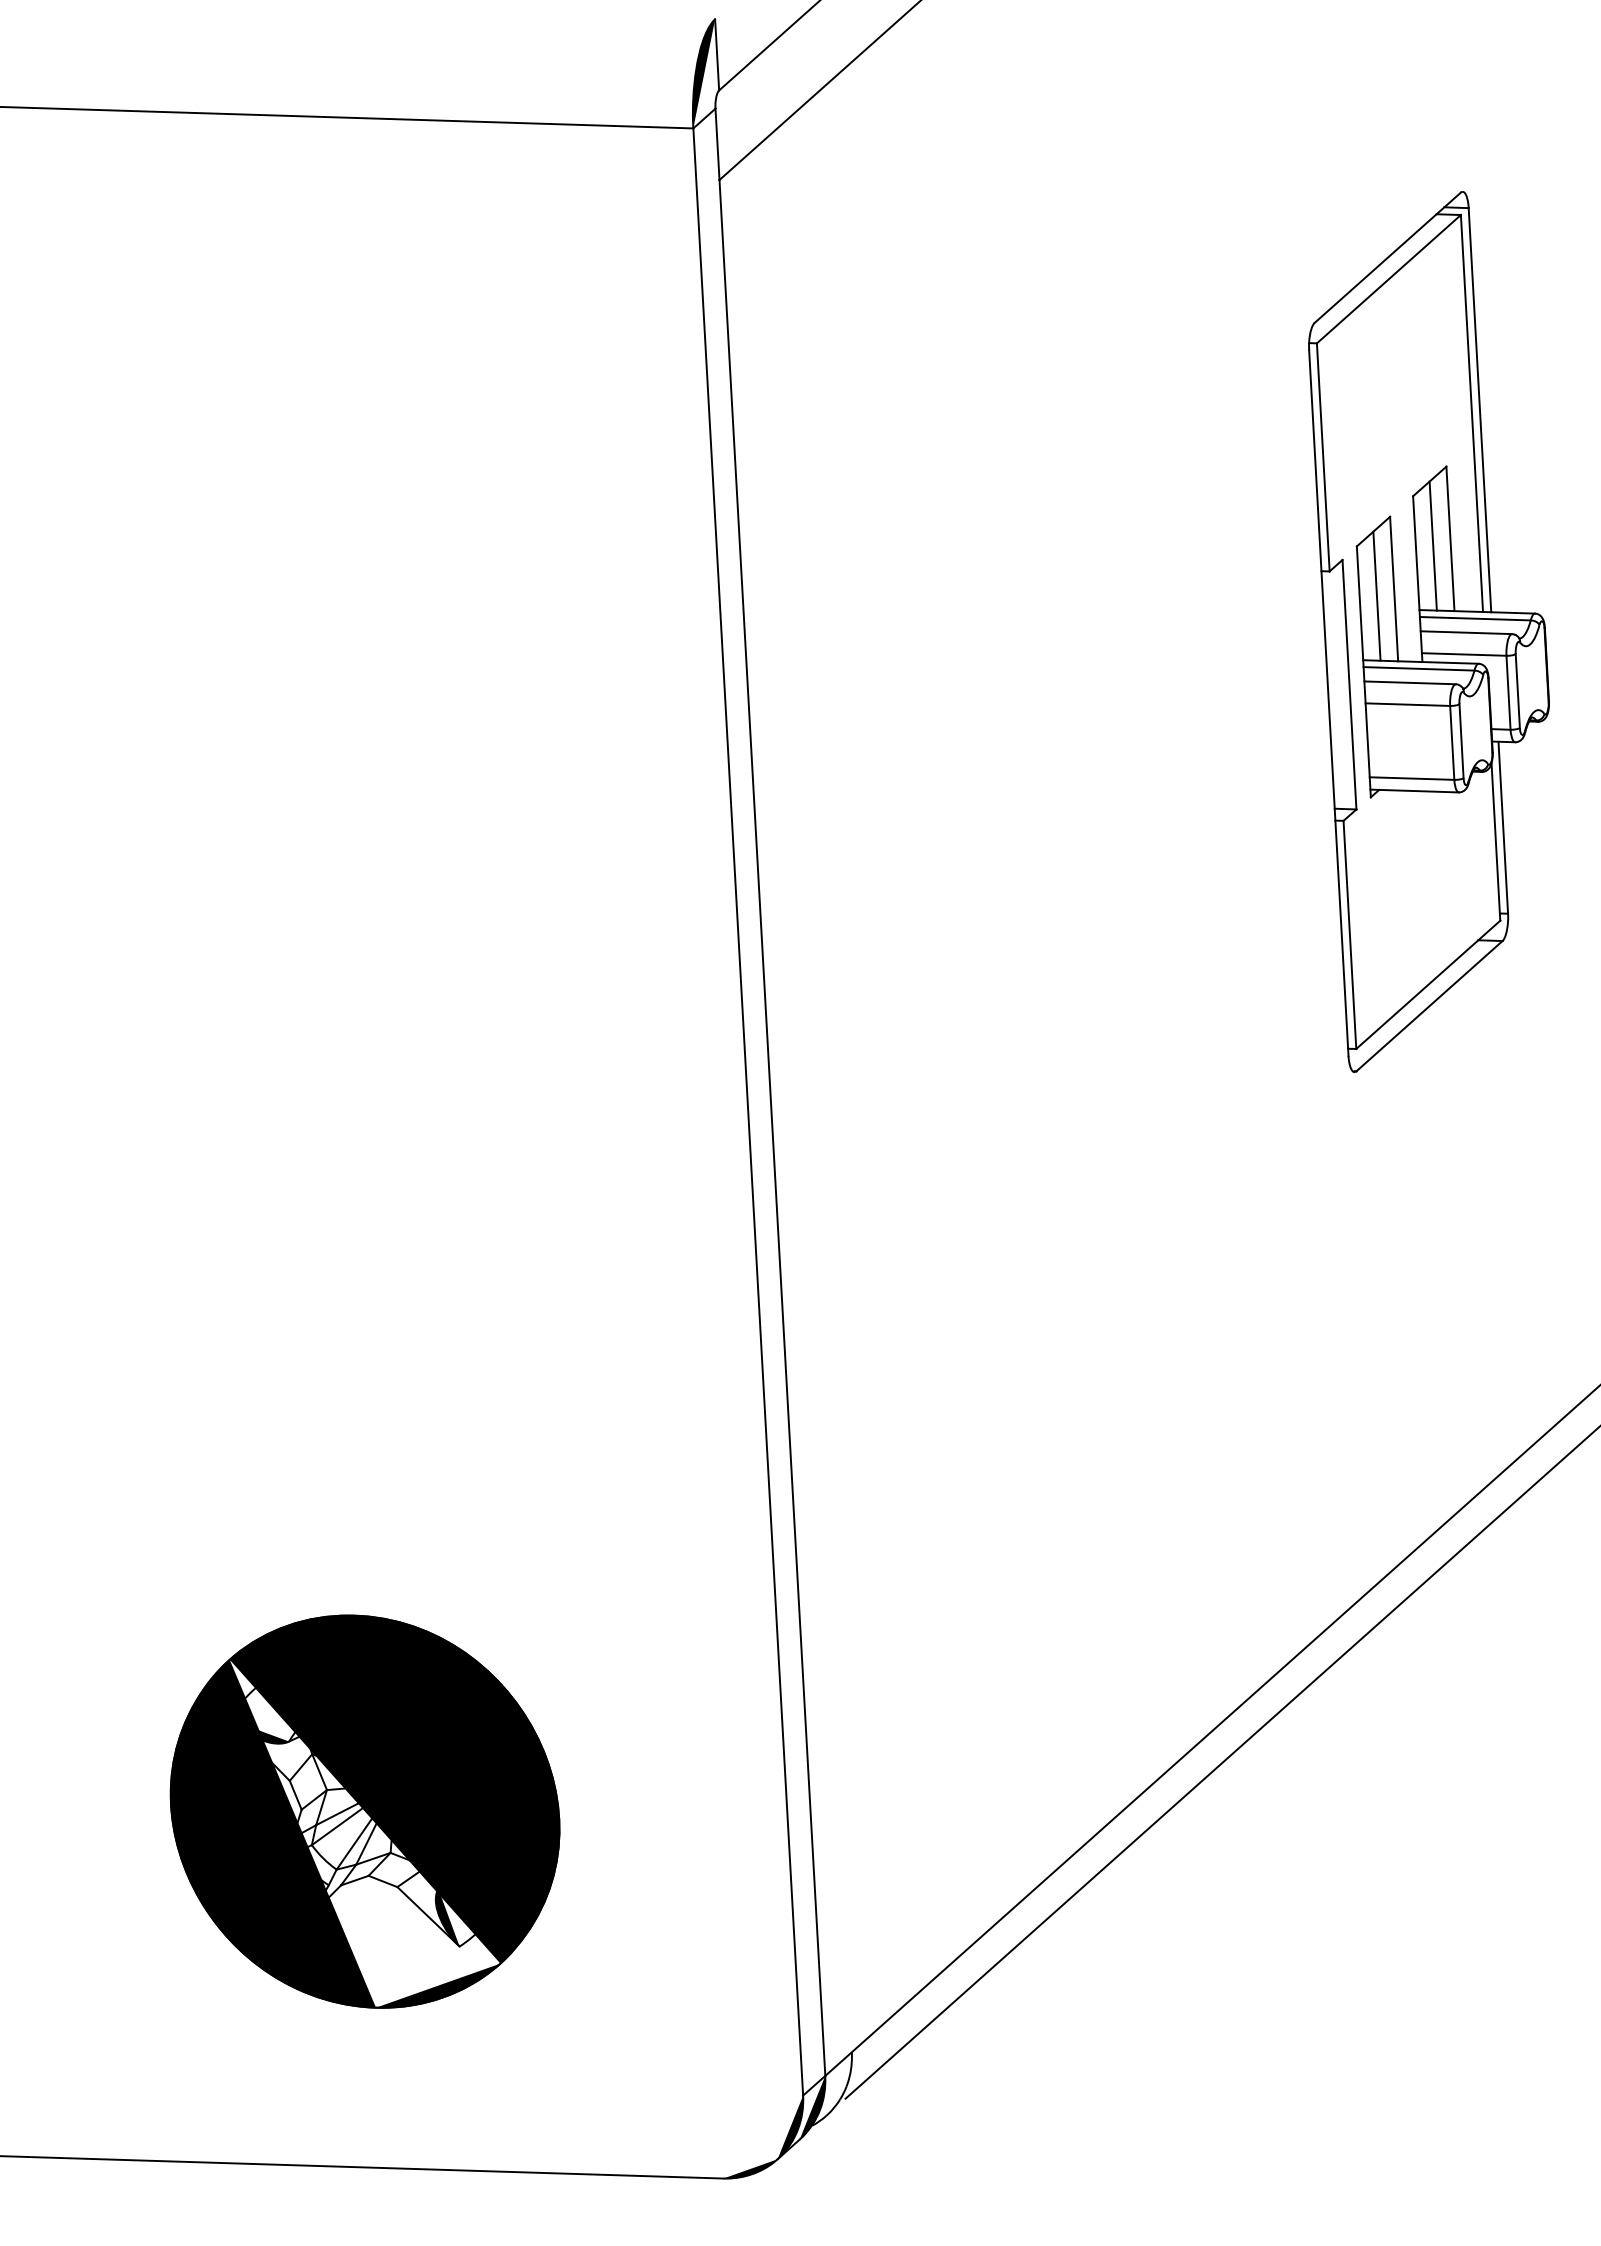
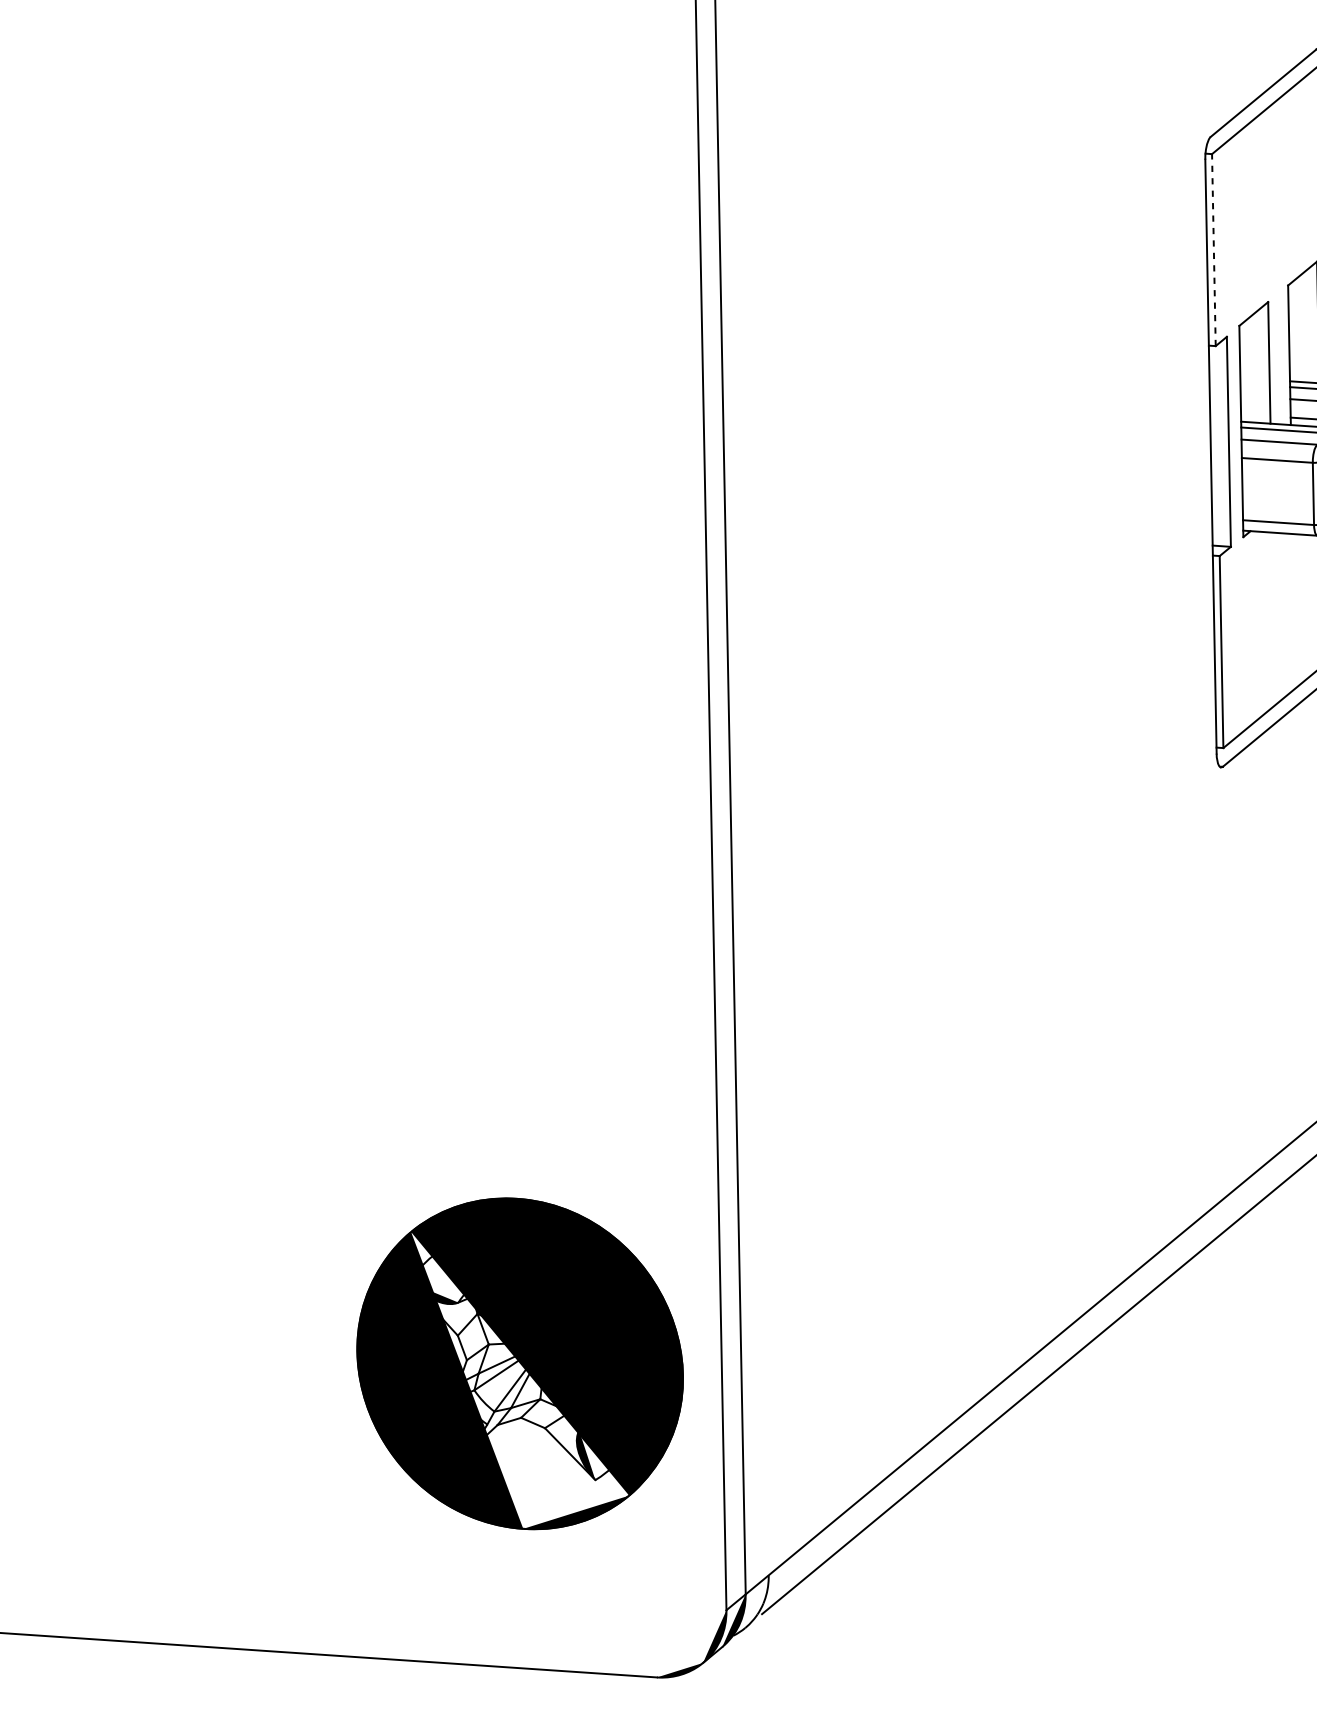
line: (1323, 456) -> (1214, 249), solid -> dashed
line: (1432, 545) -> (1302, 327), removed
line: (1376, 595) -> (1254, 367), removed
part: (364, 1811) -> (519, 1363), moved

